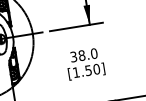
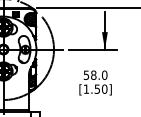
text: (73, 56) -> (86, 74), 38.0 -> 58.0

